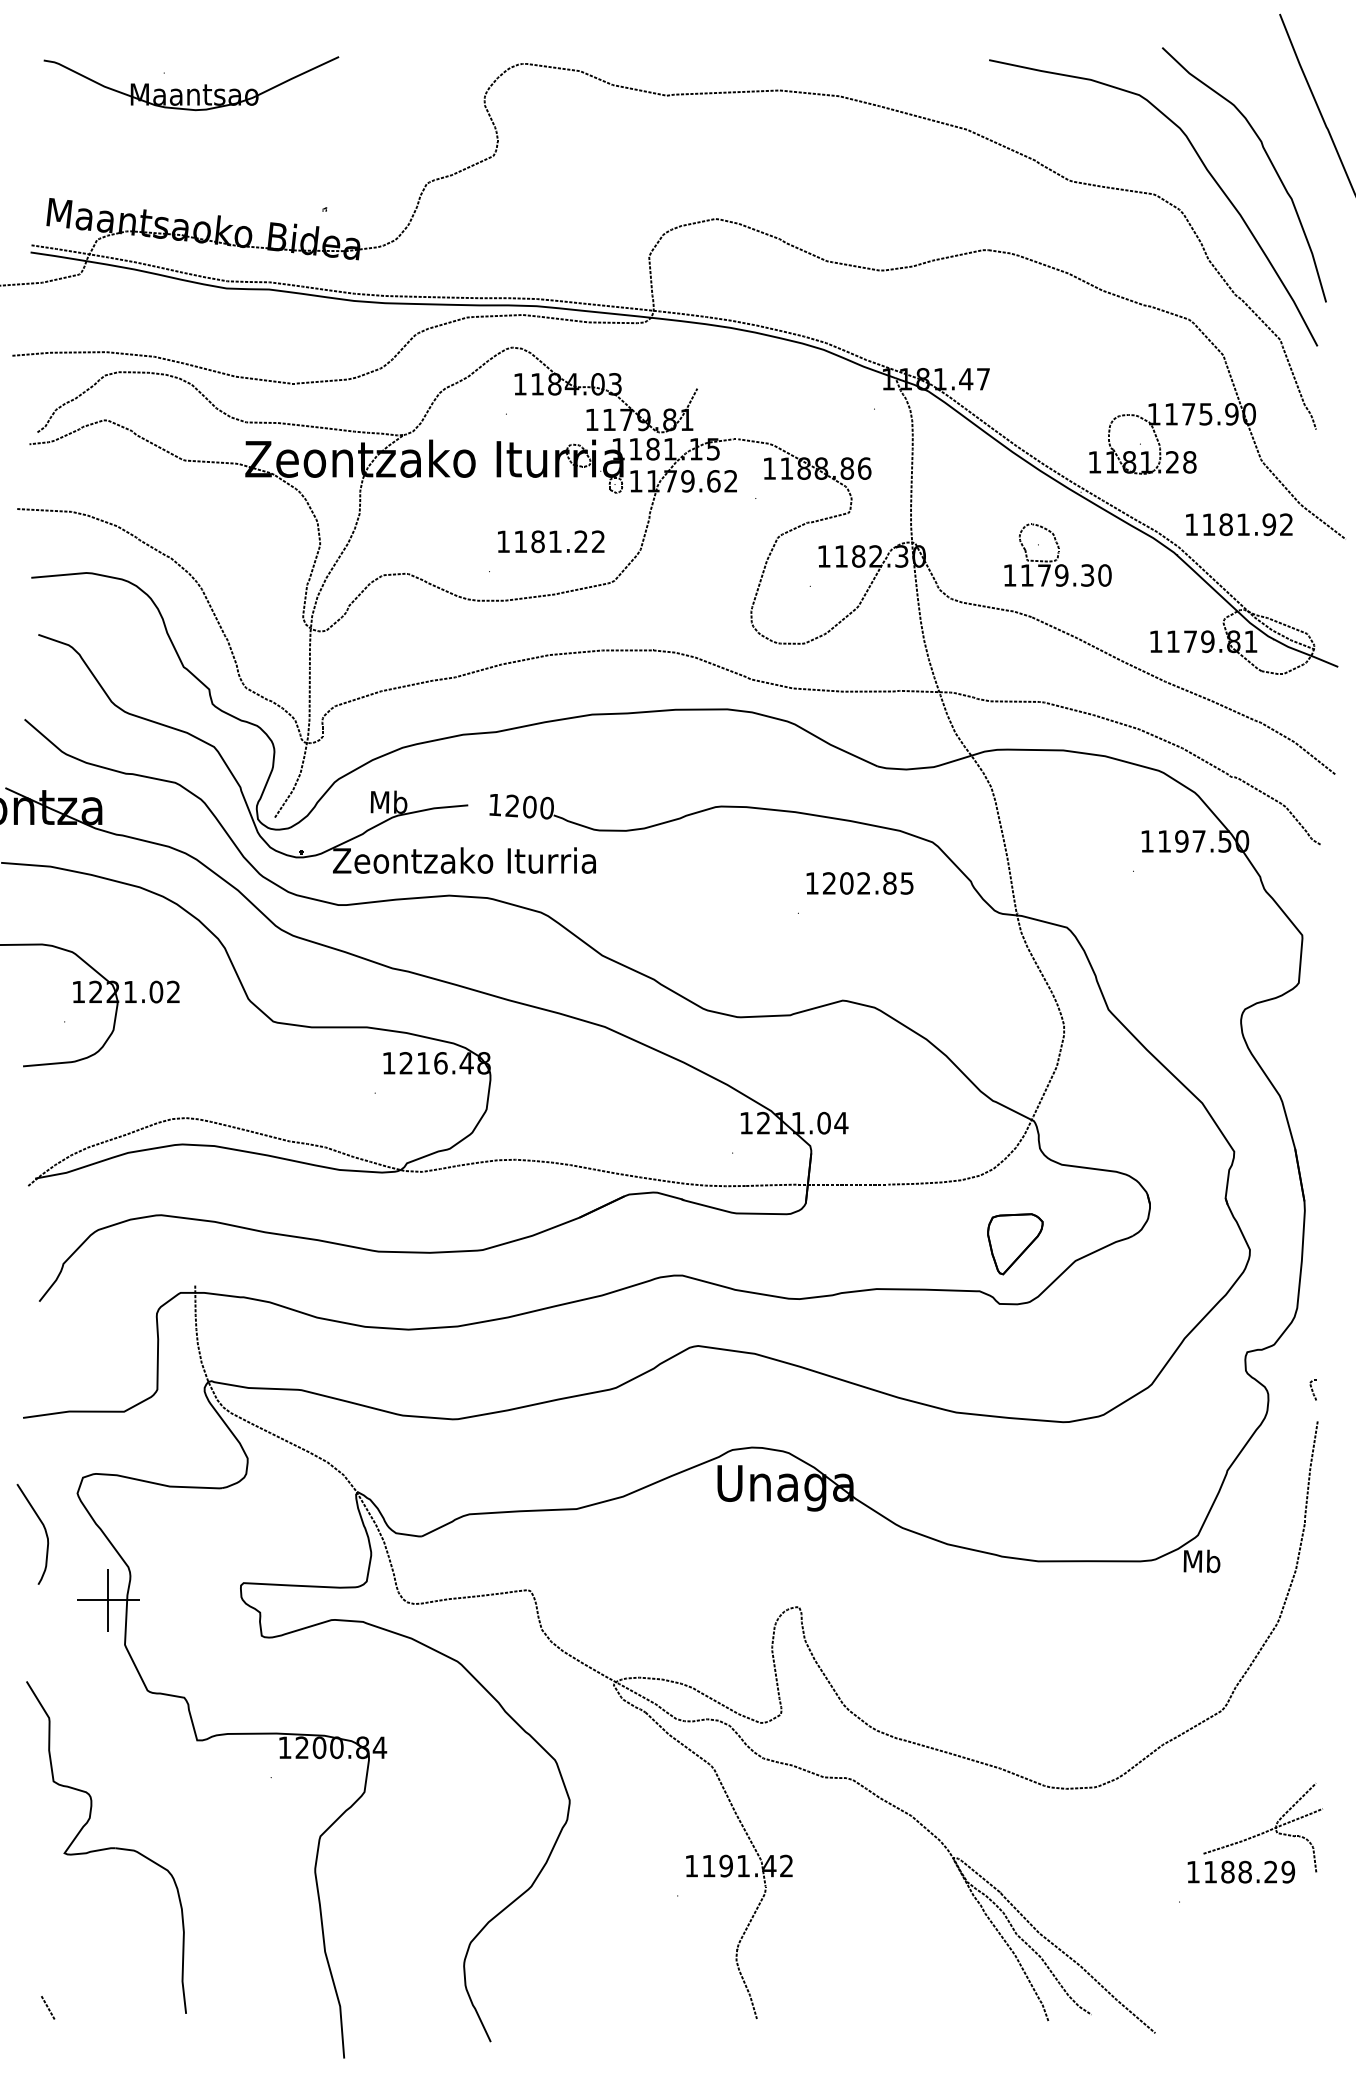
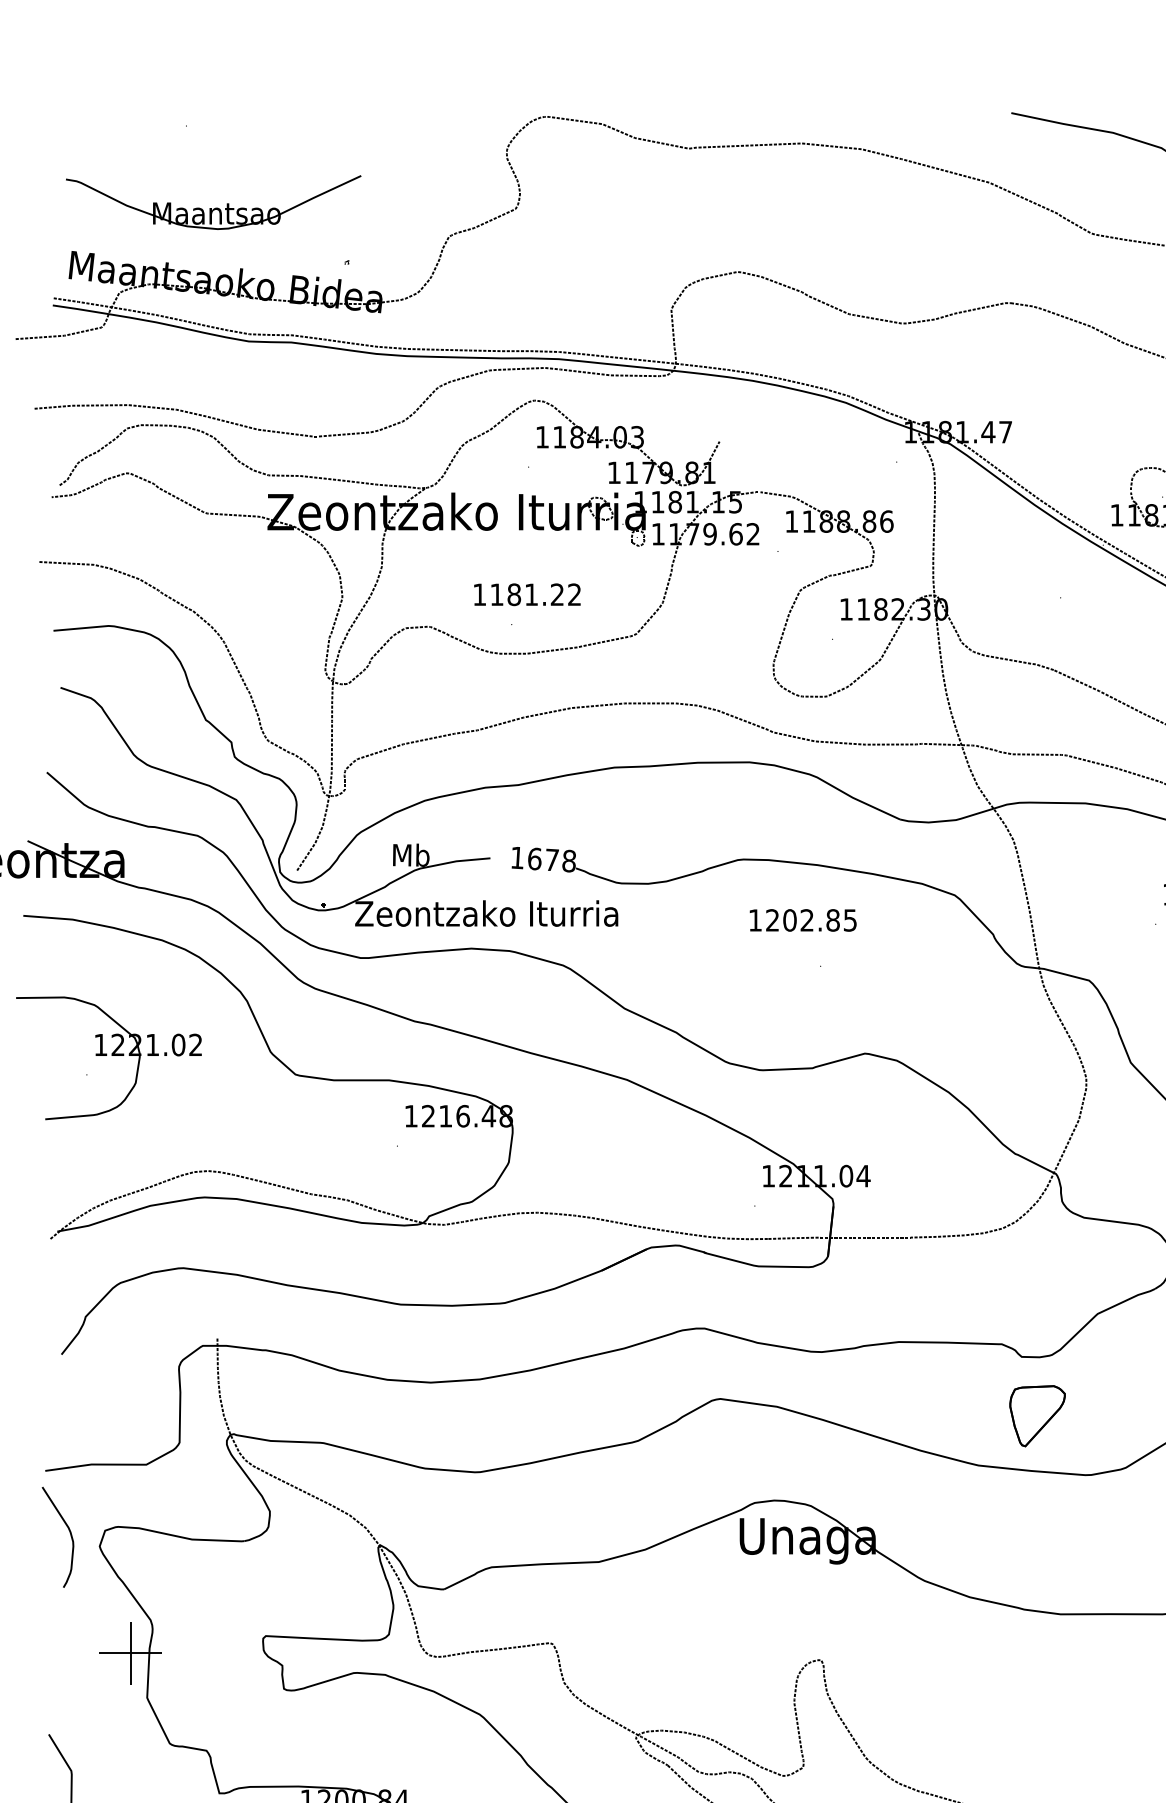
part: (191, 83) -> (213, 202), moved
text: (551, 541) -> (527, 594), moved
part: (1057, 554) -> (1079, 607), removed
text: (529, 806) -> (551, 859), 1200 -> 1678
text: (859, 883) -> (802, 920), moved
part: (1015, 1244) -> (1037, 1416), moved
curve: (44, 1530) -> (69, 1533), moved

